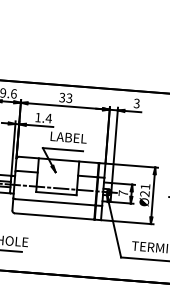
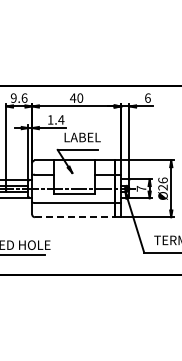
text: (65, 97) -> (76, 97), 33 -> 40
text: (136, 102) -> (147, 97), 3 -> 6
text: (144, 186) -> (162, 180), Ø21 -> Ø26
line: (54, 216) -> (74, 217), solid -> dashed

